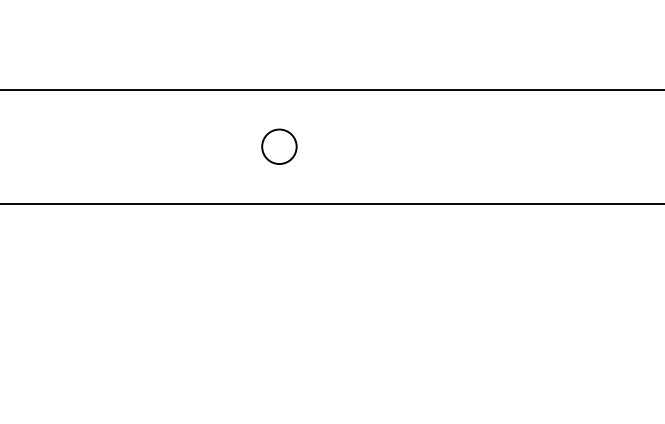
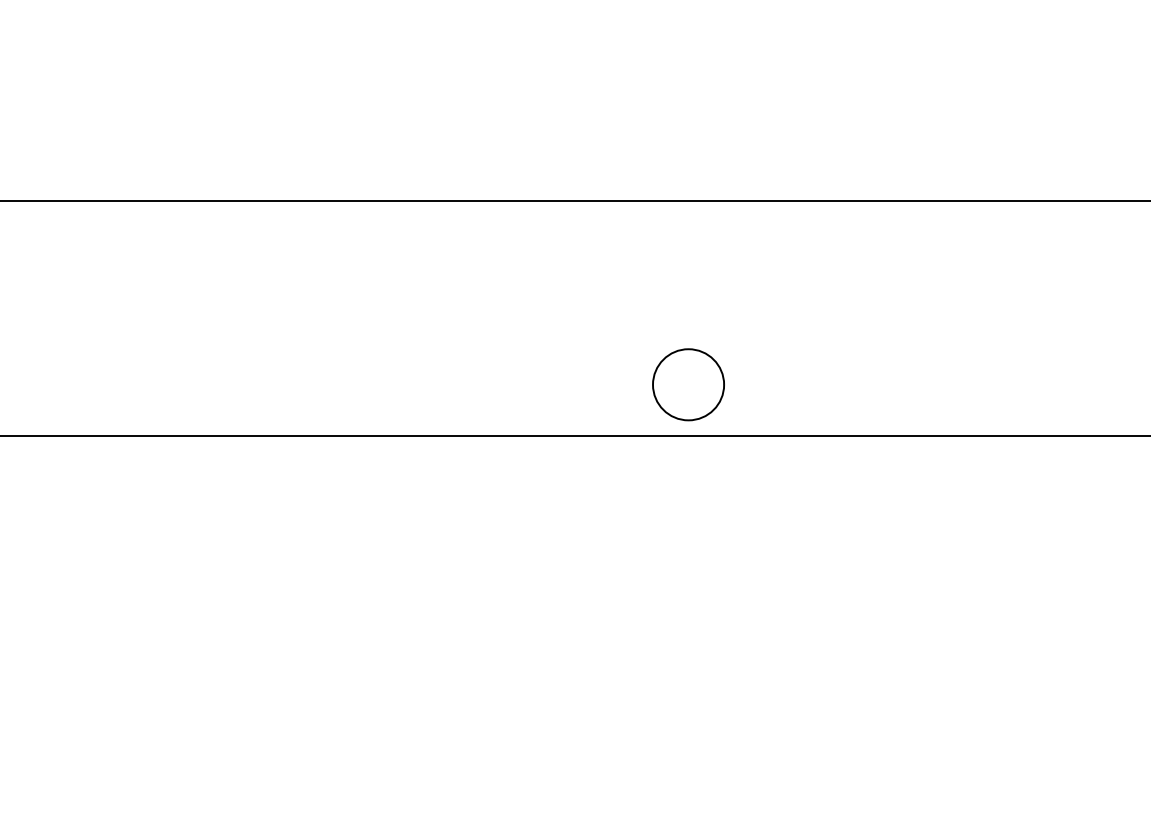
circle: (279, 146) -> (688, 384), moved

